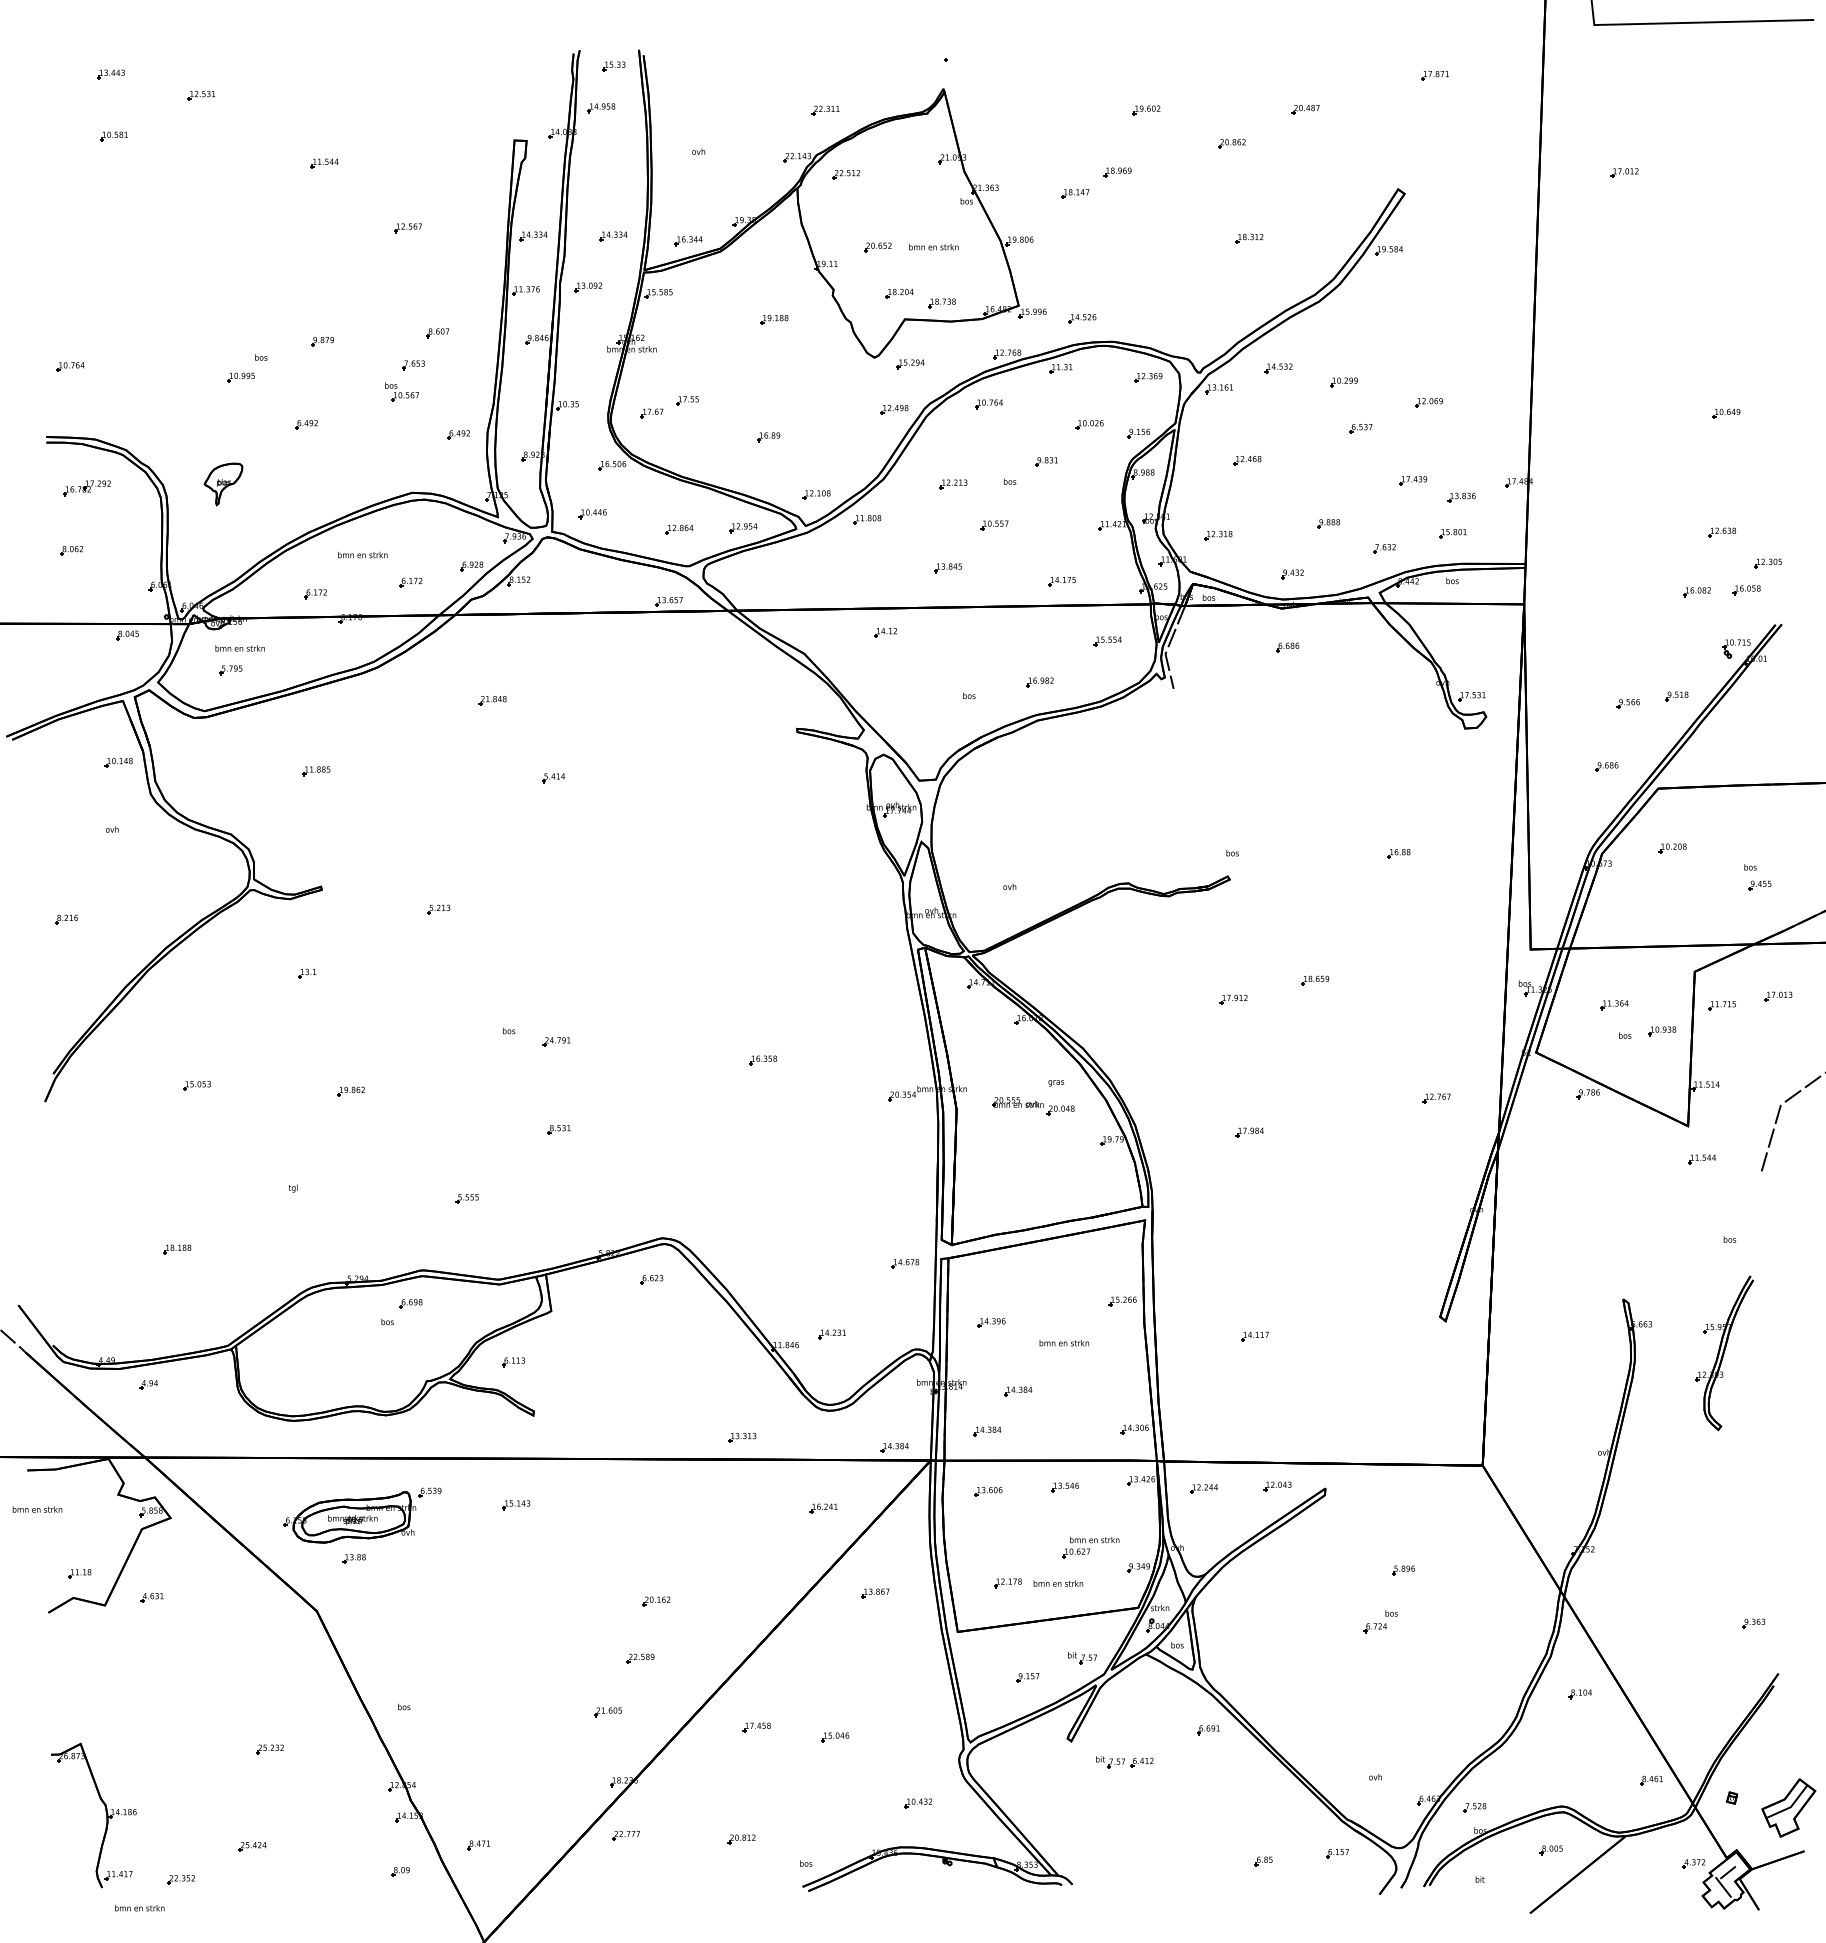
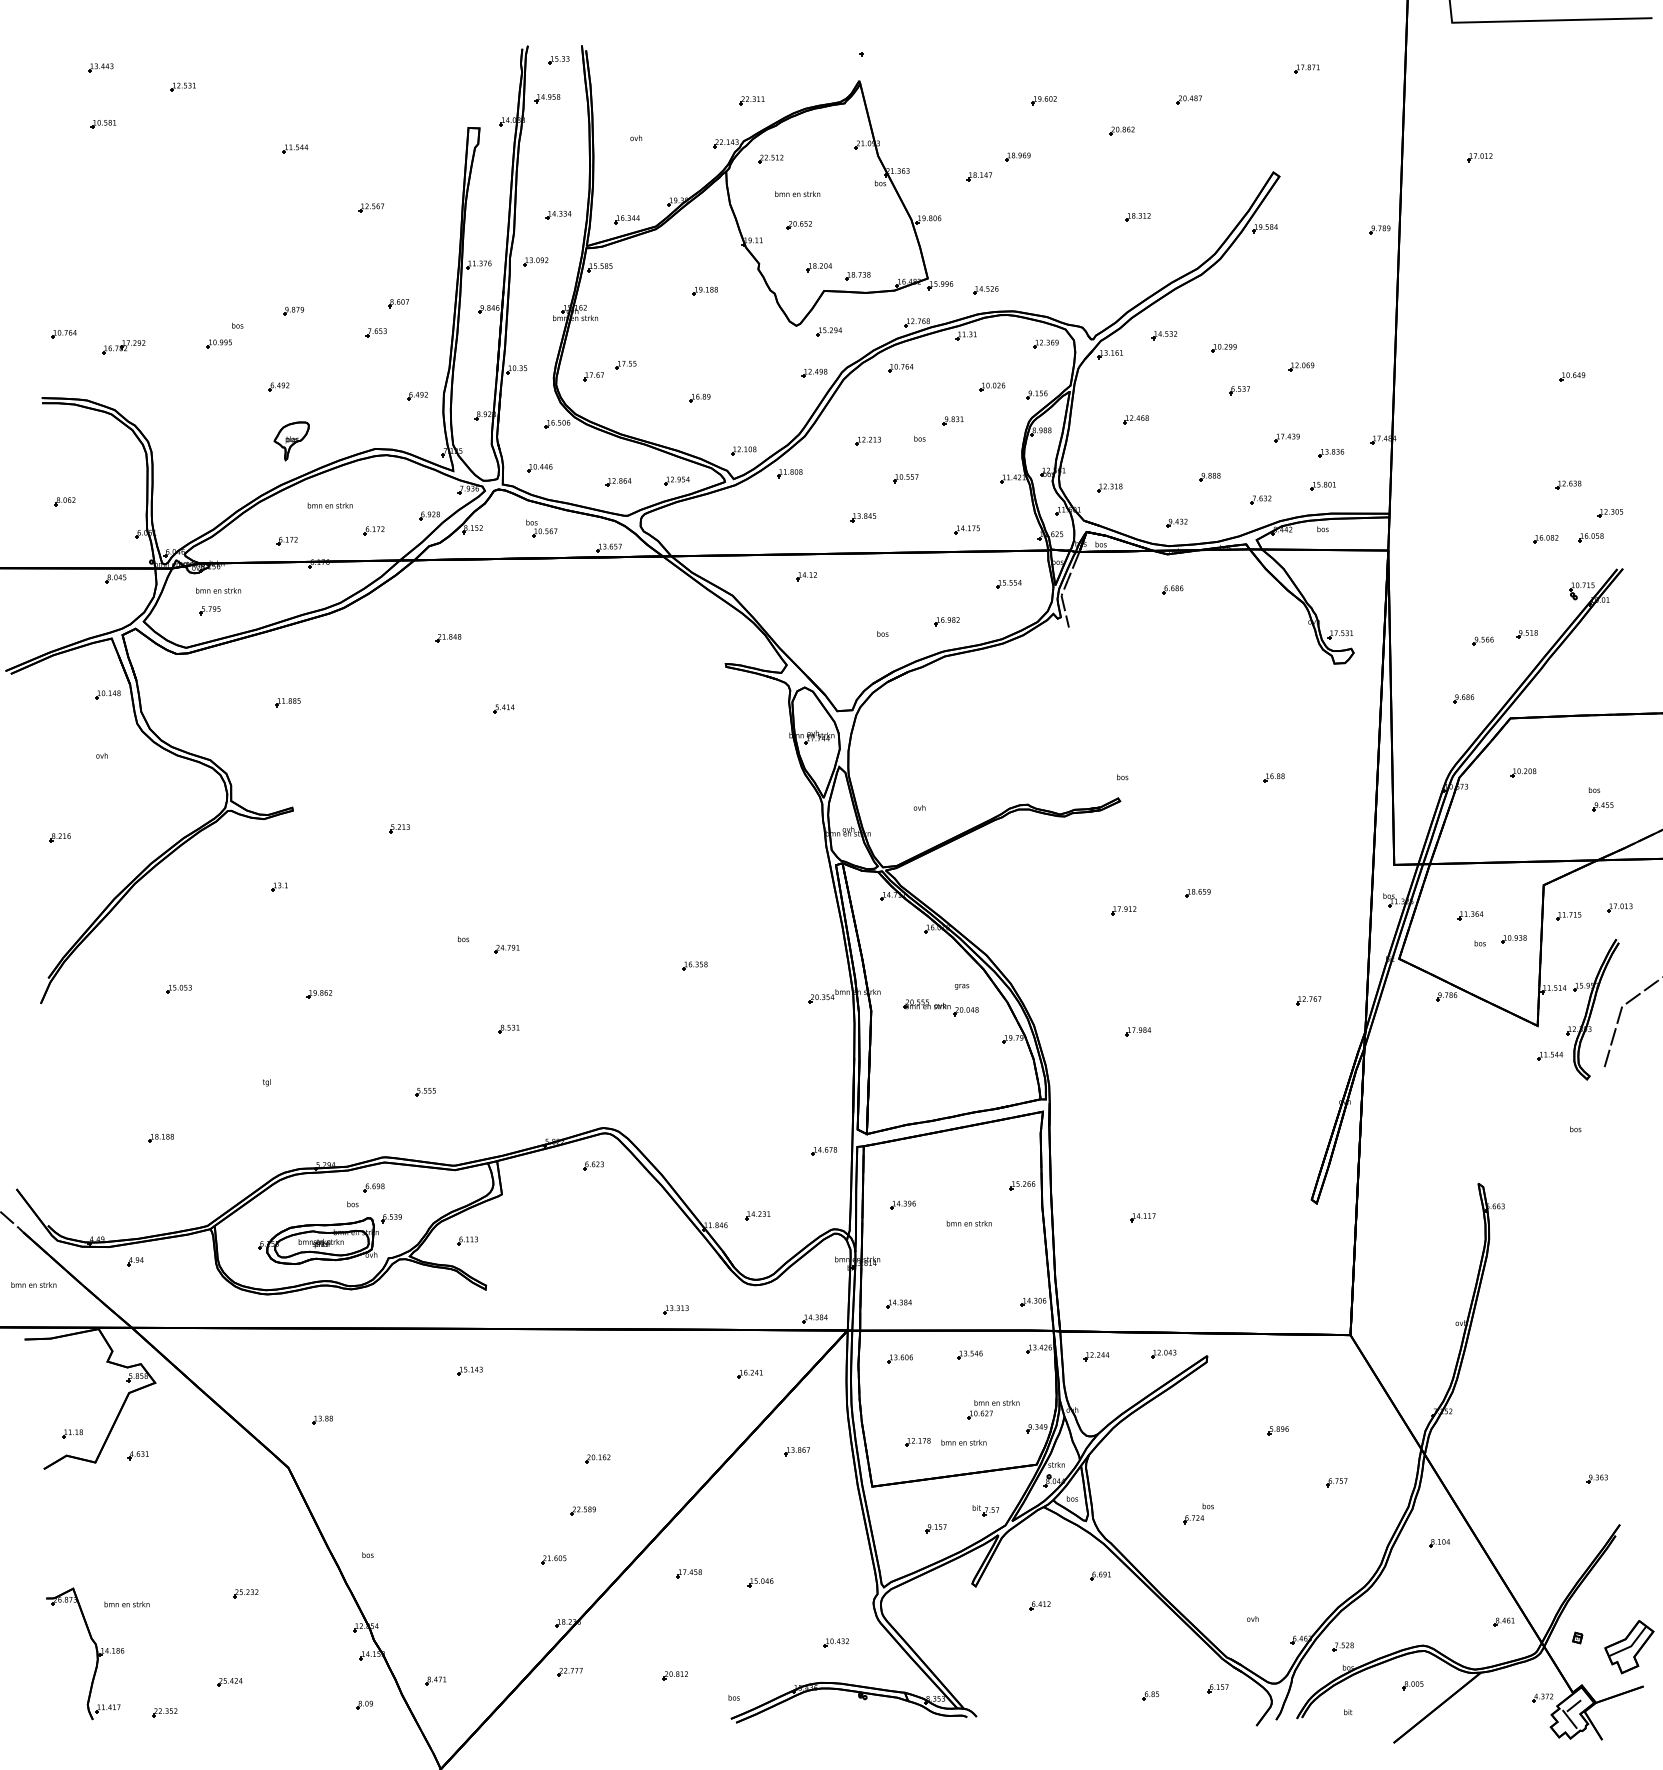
part: (533, 236) -> (485, 215), removed
text: (933, 247) -> (797, 194), moved
part: (1514, 252) -> (1379, 229), added
part: (401, 391) -> (541, 527), moved
part: (223, 484) -> (291, 441), moved
part: (86, 488) -> (123, 347), moved
part: (1724, 1353) -> (1592, 1009), moved
part: (1018, 1391) -> (927, 1267), removed
text: (37, 1509) -> (33, 1284), moved
part: (362, 1515) -> (329, 1239), moved
part: (1380, 1621) -> (1198, 1513), moved
part: (1467, 1627) -> (1336, 1482), added
part: (1110, 1762) -> (1011, 1605), removed
text: (139, 1908) -> (126, 1604), moved

